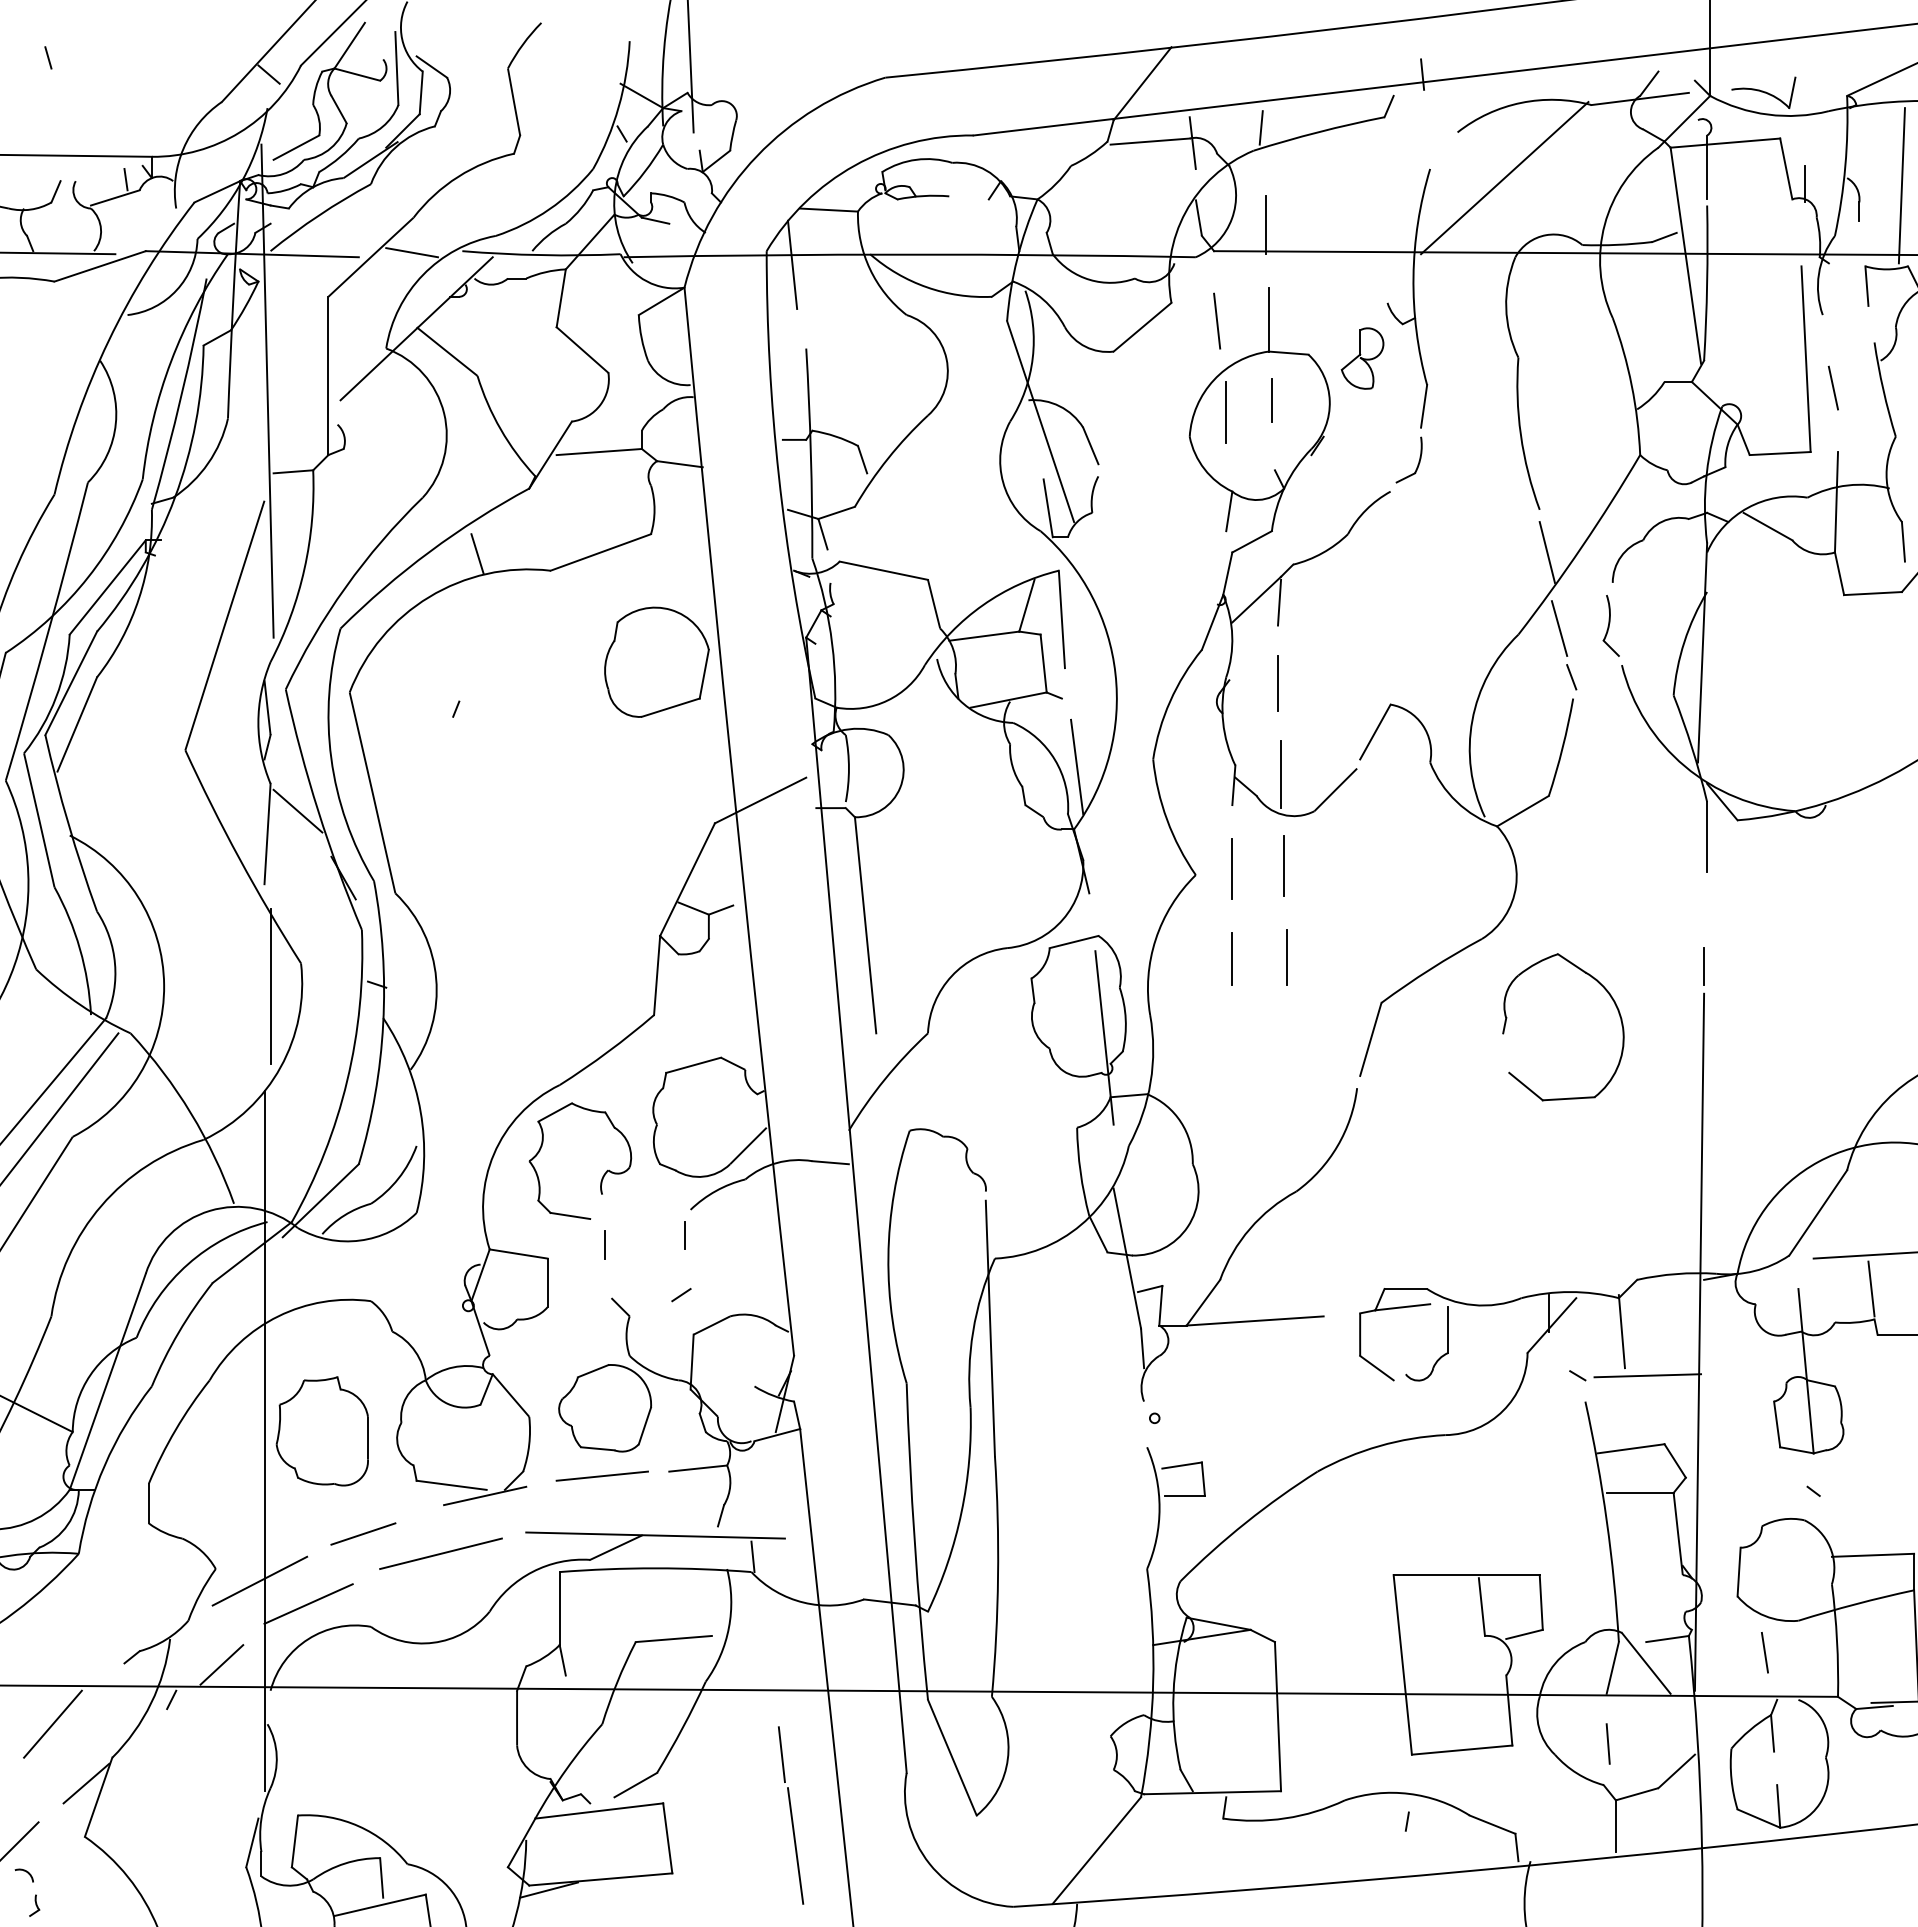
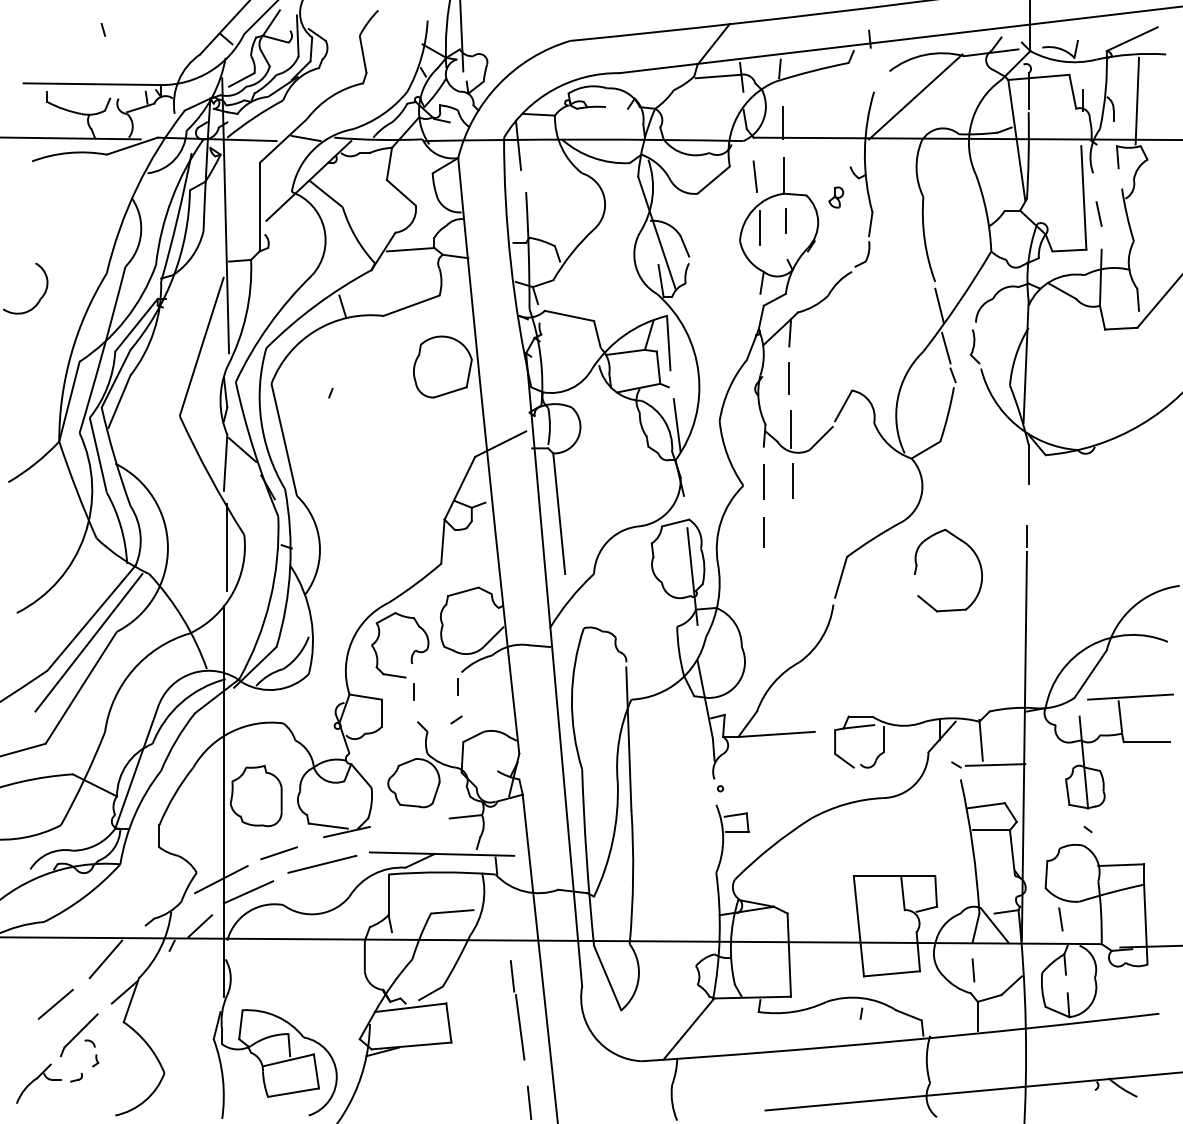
part: (1360, 358) -> (835, 197), size x0.6
line: (1287, 957) -> (794, 531), removed
line: (600, 1475) -> (411, 820), removed

